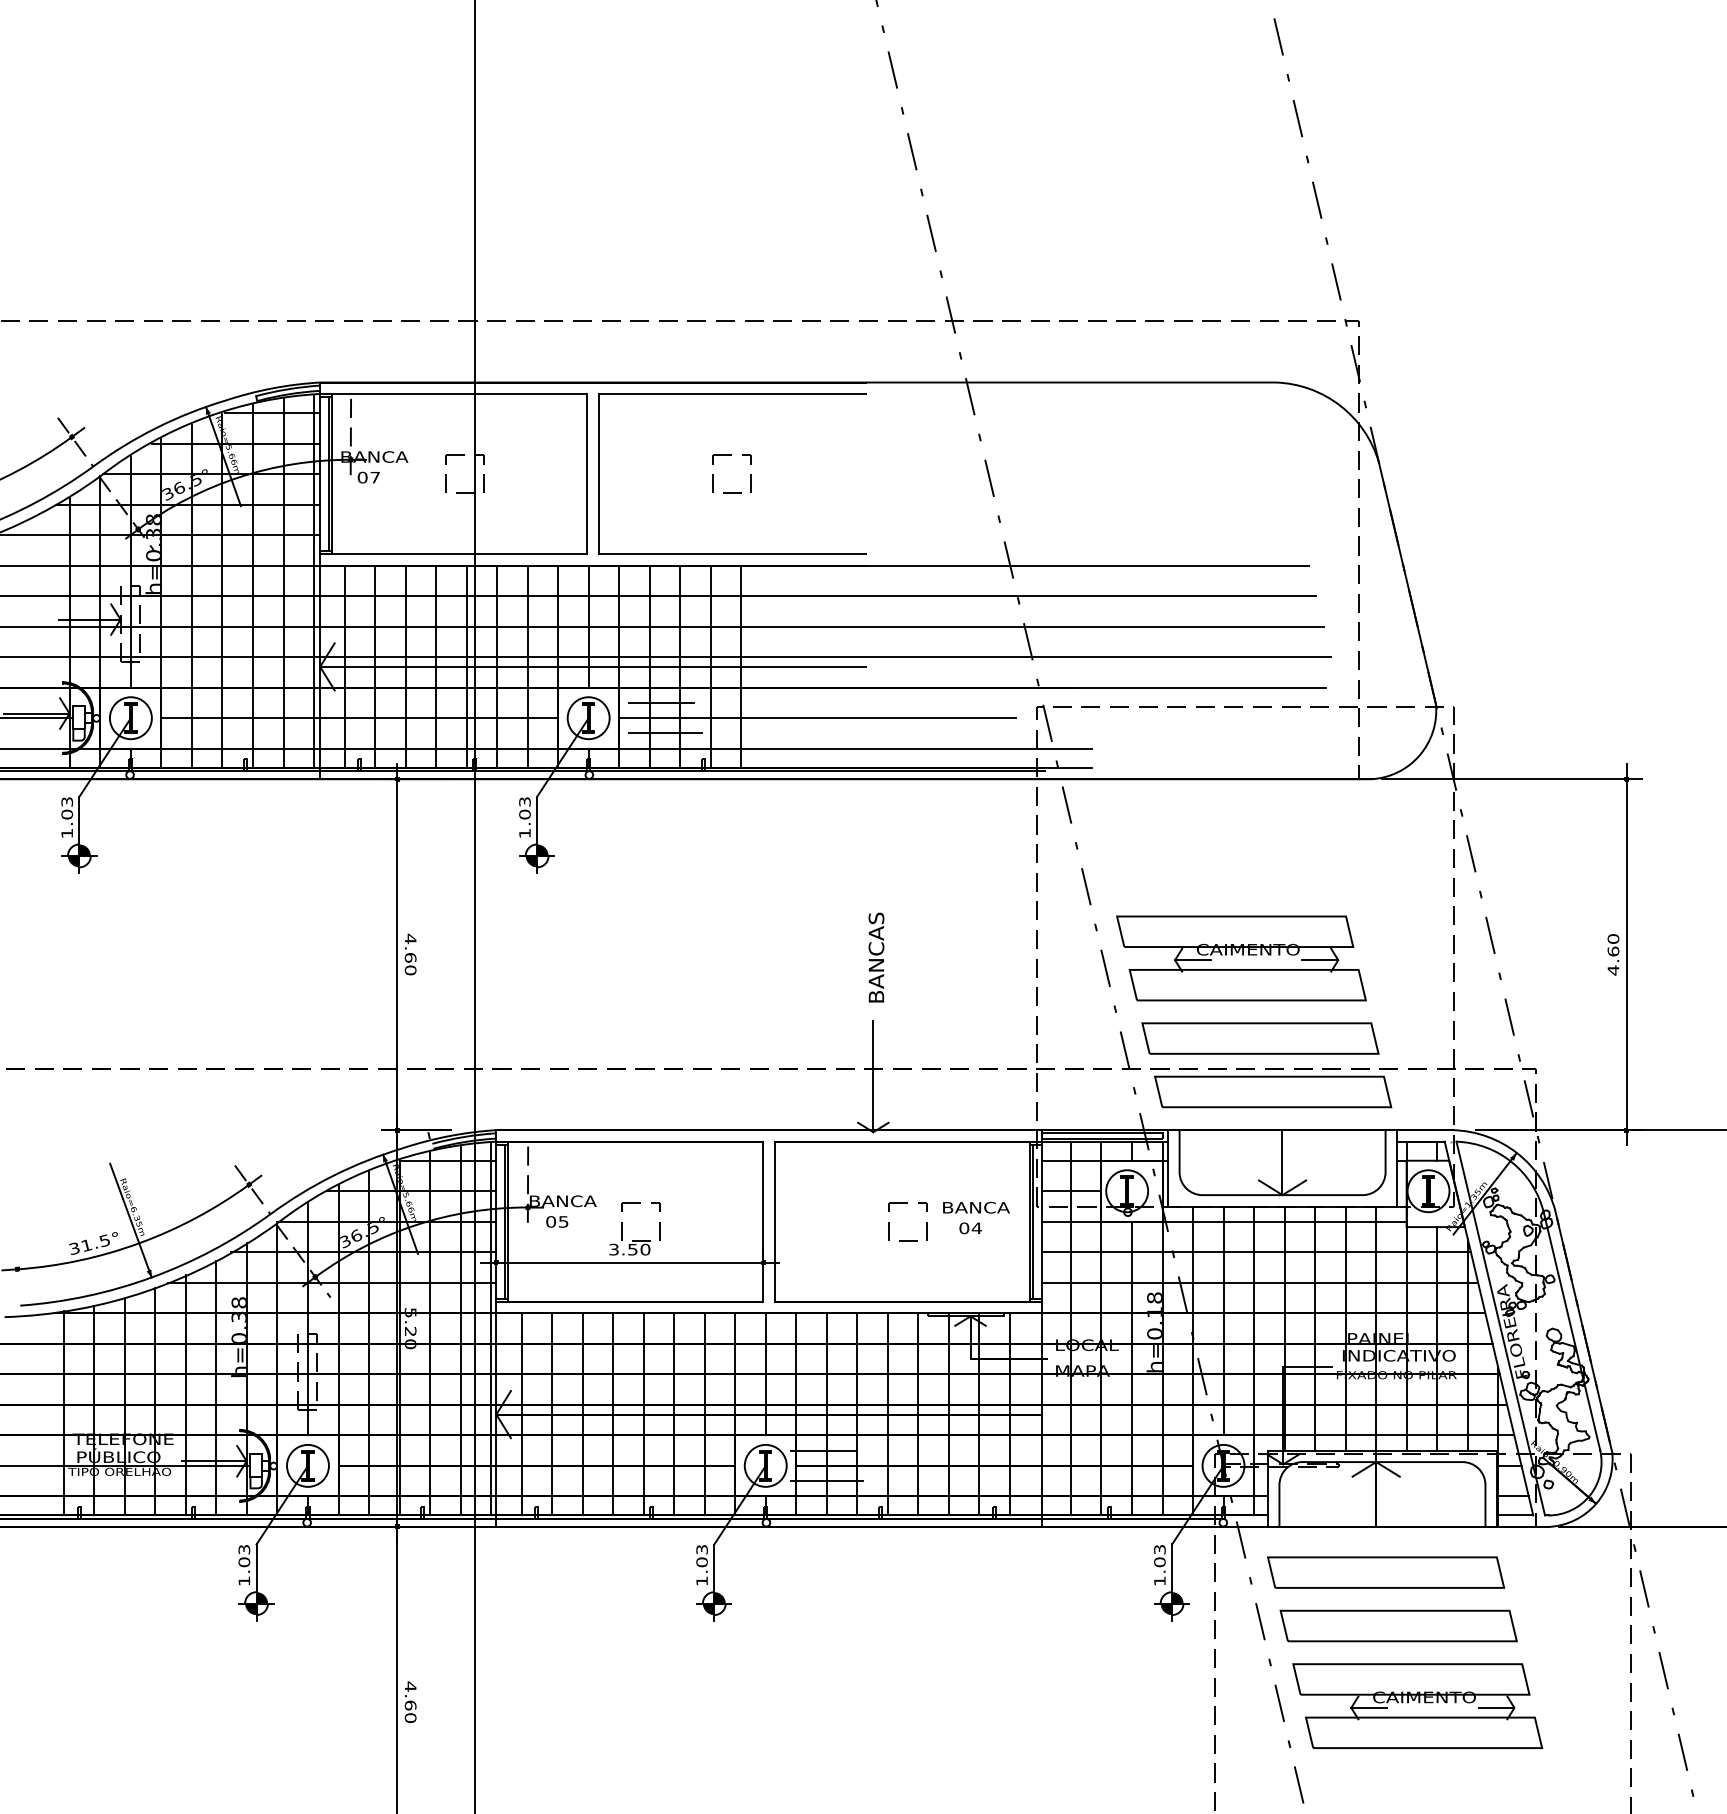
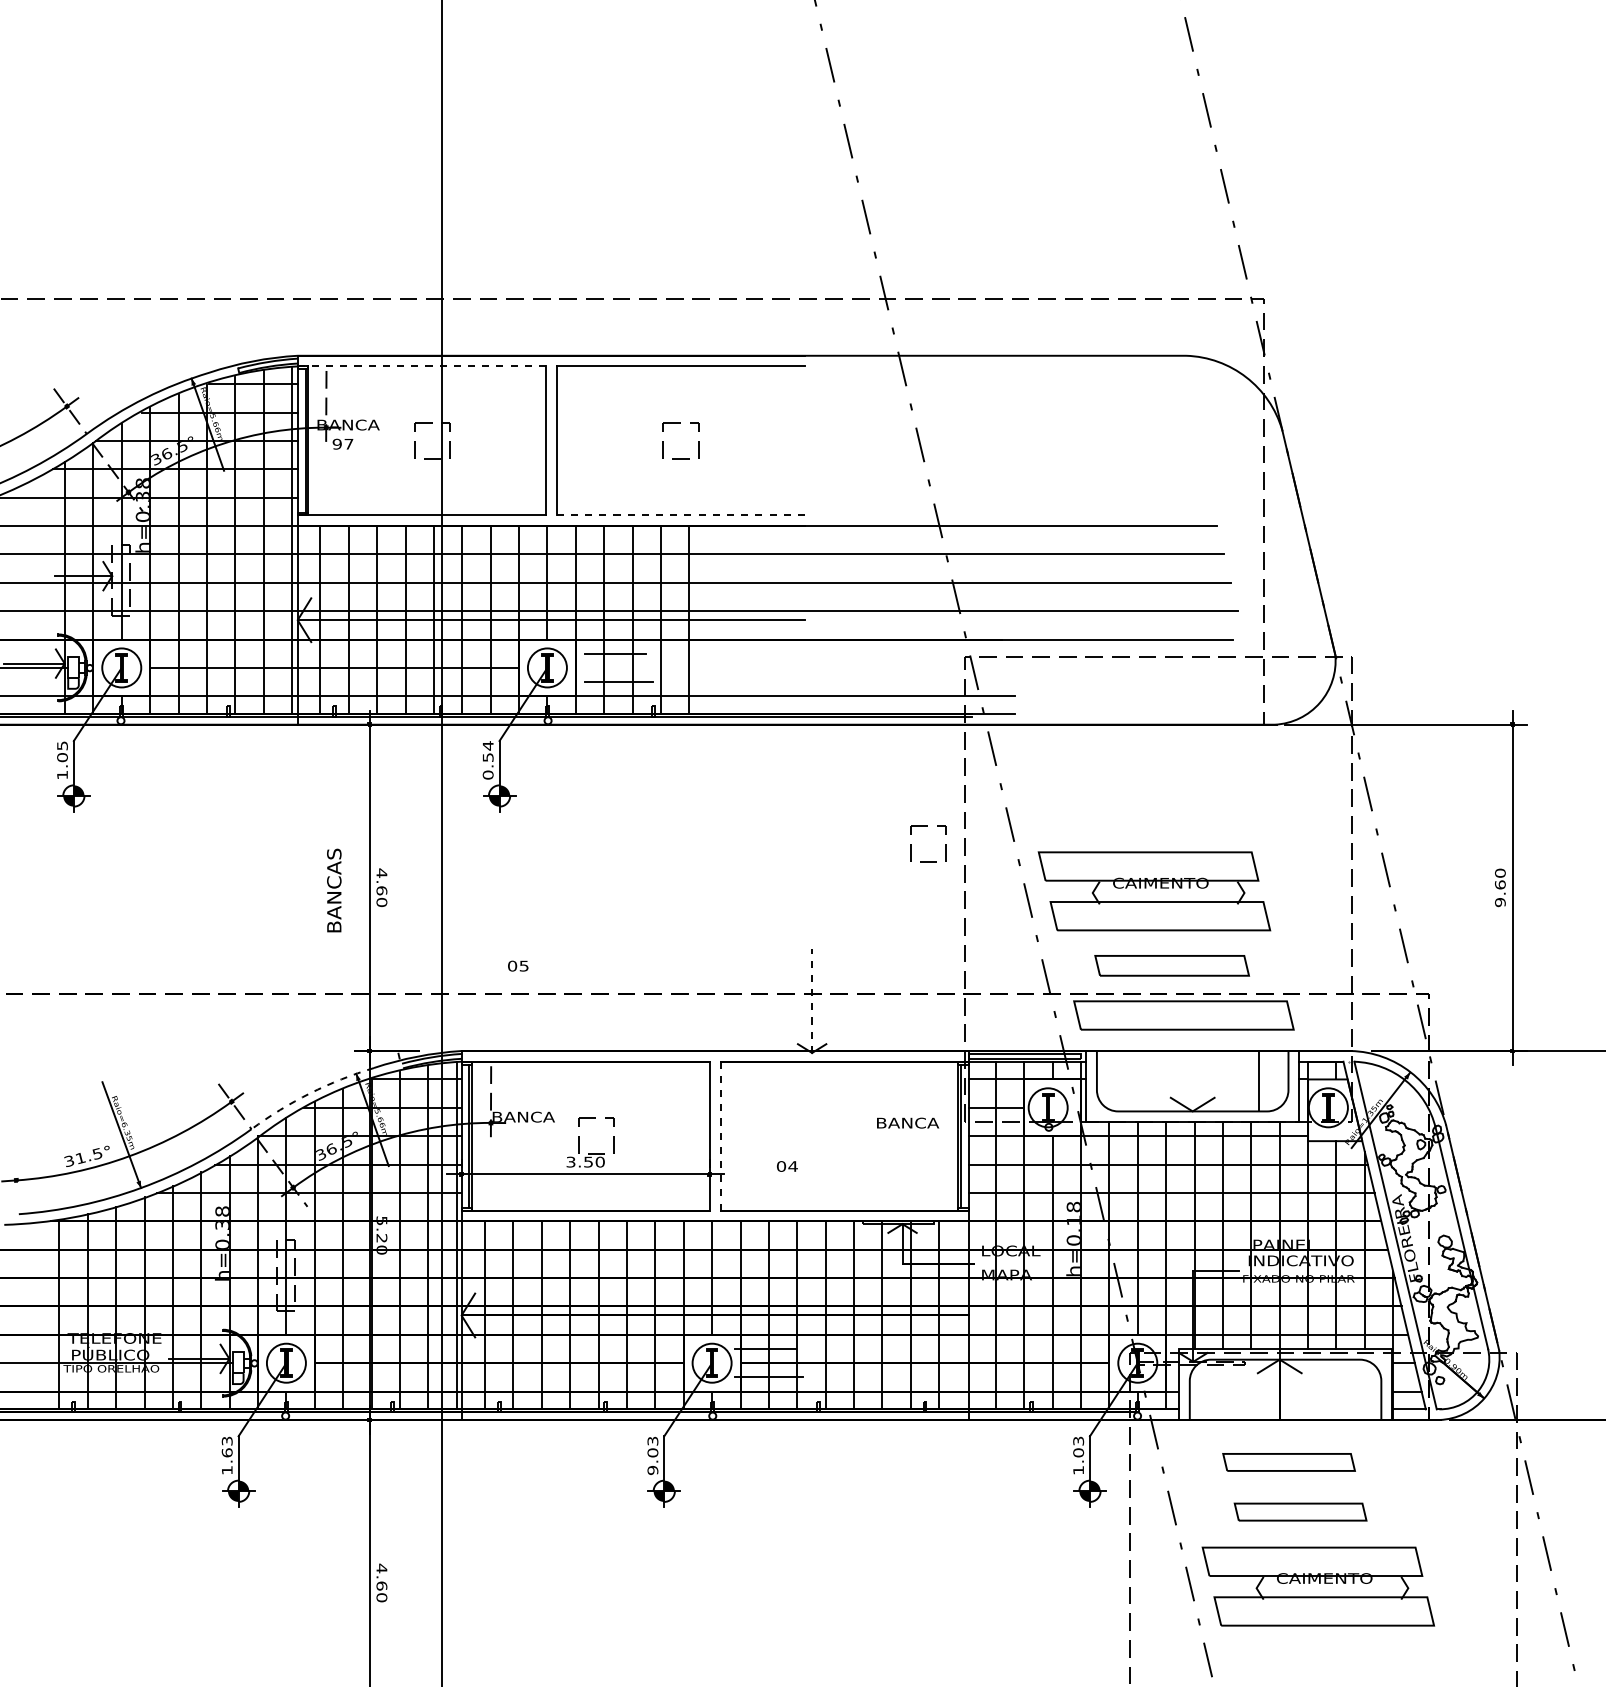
line: (453, 393) -> (421, 365), solid -> dashed
text: (362, 477) -> (337, 444), 07 -> 97
line: (732, 554) -> (681, 515), solid -> dashed
line: (817, 718) -> (760, 668), removed
text: (66, 801) -> (61, 745), 1.03 -> 1.05
text: (524, 817) -> (487, 760), 1.03 -> 0.54
text: (876, 957) -> (334, 890), moved
line: (1193, 960) -> (1109, 893), removed
line: (1320, 960) -> (1227, 893), removed
text: (1613, 970) -> (1500, 902), 4.60 -> 9.60
part: (1260, 1038) -> (1172, 965), size x0.7
line: (873, 1076) -> (812, 1001), solid -> dashed
line: (1282, 1162) -> (1259, 1081), moved
arc: (333, 1175) -> (310, 1093), solid -> dashed
part: (907, 1203) -> (927, 827), moved
text: (557, 1221) -> (518, 965), moved
line: (774, 1221) -> (720, 1135), solid -> dashed
text: (970, 1228) -> (787, 1166), moved
text: (243, 1561) -> (226, 1452), 1.03 -> 1.63
part: (1386, 1572) -> (1289, 1462), size x0.6
text: (701, 1581) -> (652, 1470), 1.03 -> 9.03
part: (1398, 1625) -> (1300, 1511), size x0.6
line: (1369, 1707) -> (1273, 1587), removed
line: (1496, 1707) -> (1391, 1587), removed

